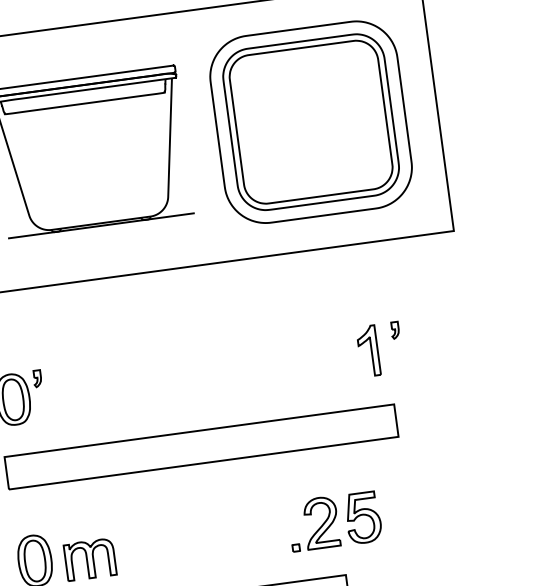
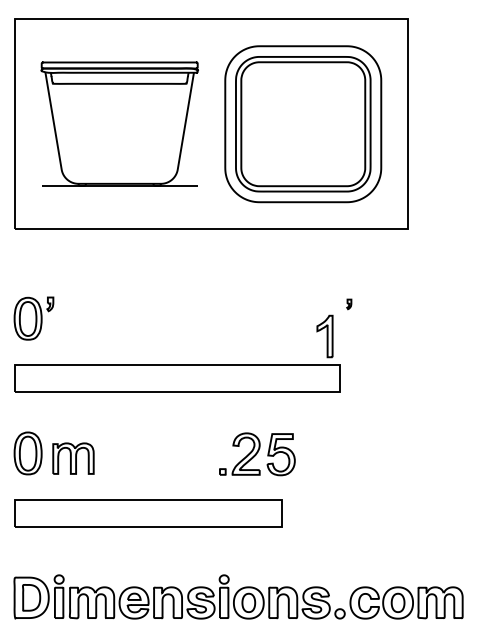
part: (395, 330) -> (349, 304), size x0.7
part: (367, 351) -> (324, 336), moved
part: (334, 521) -> (257, 454), moved

